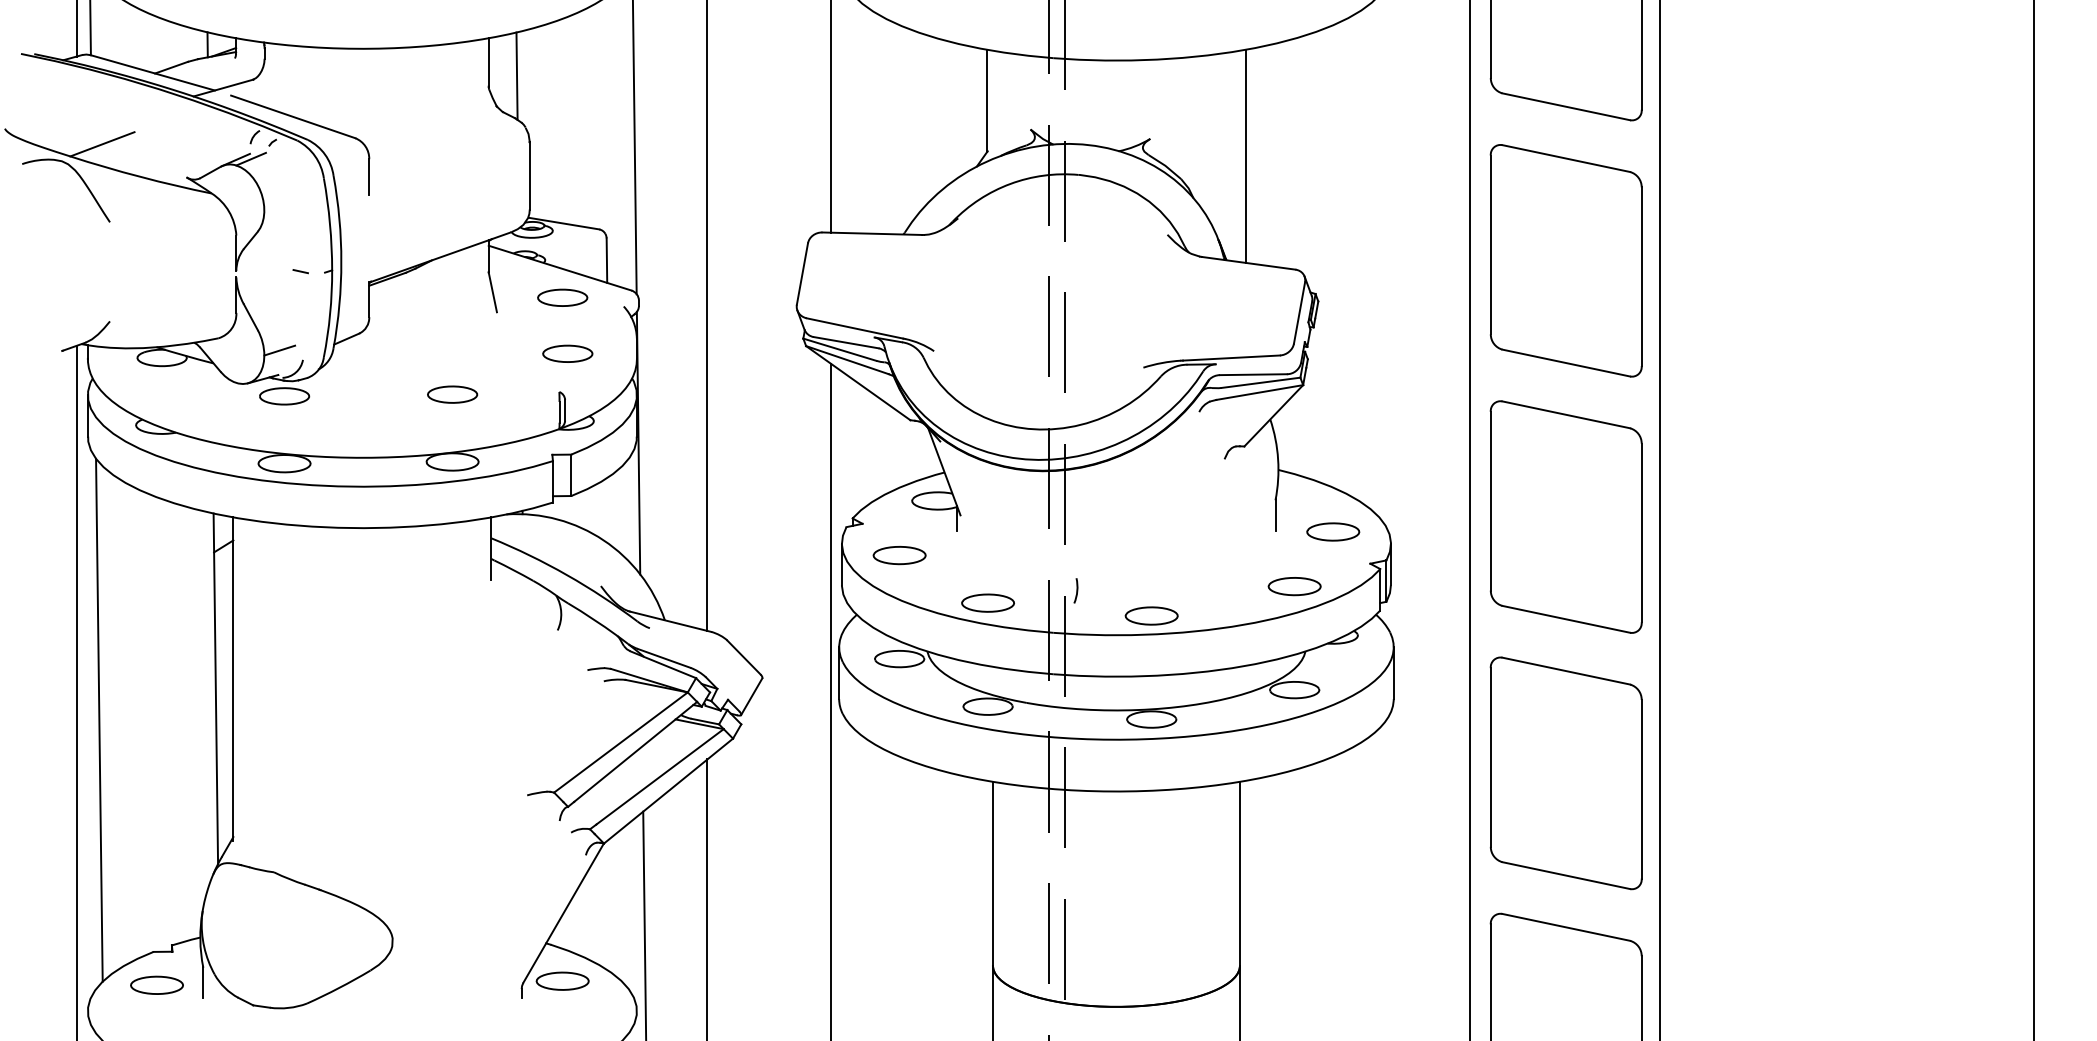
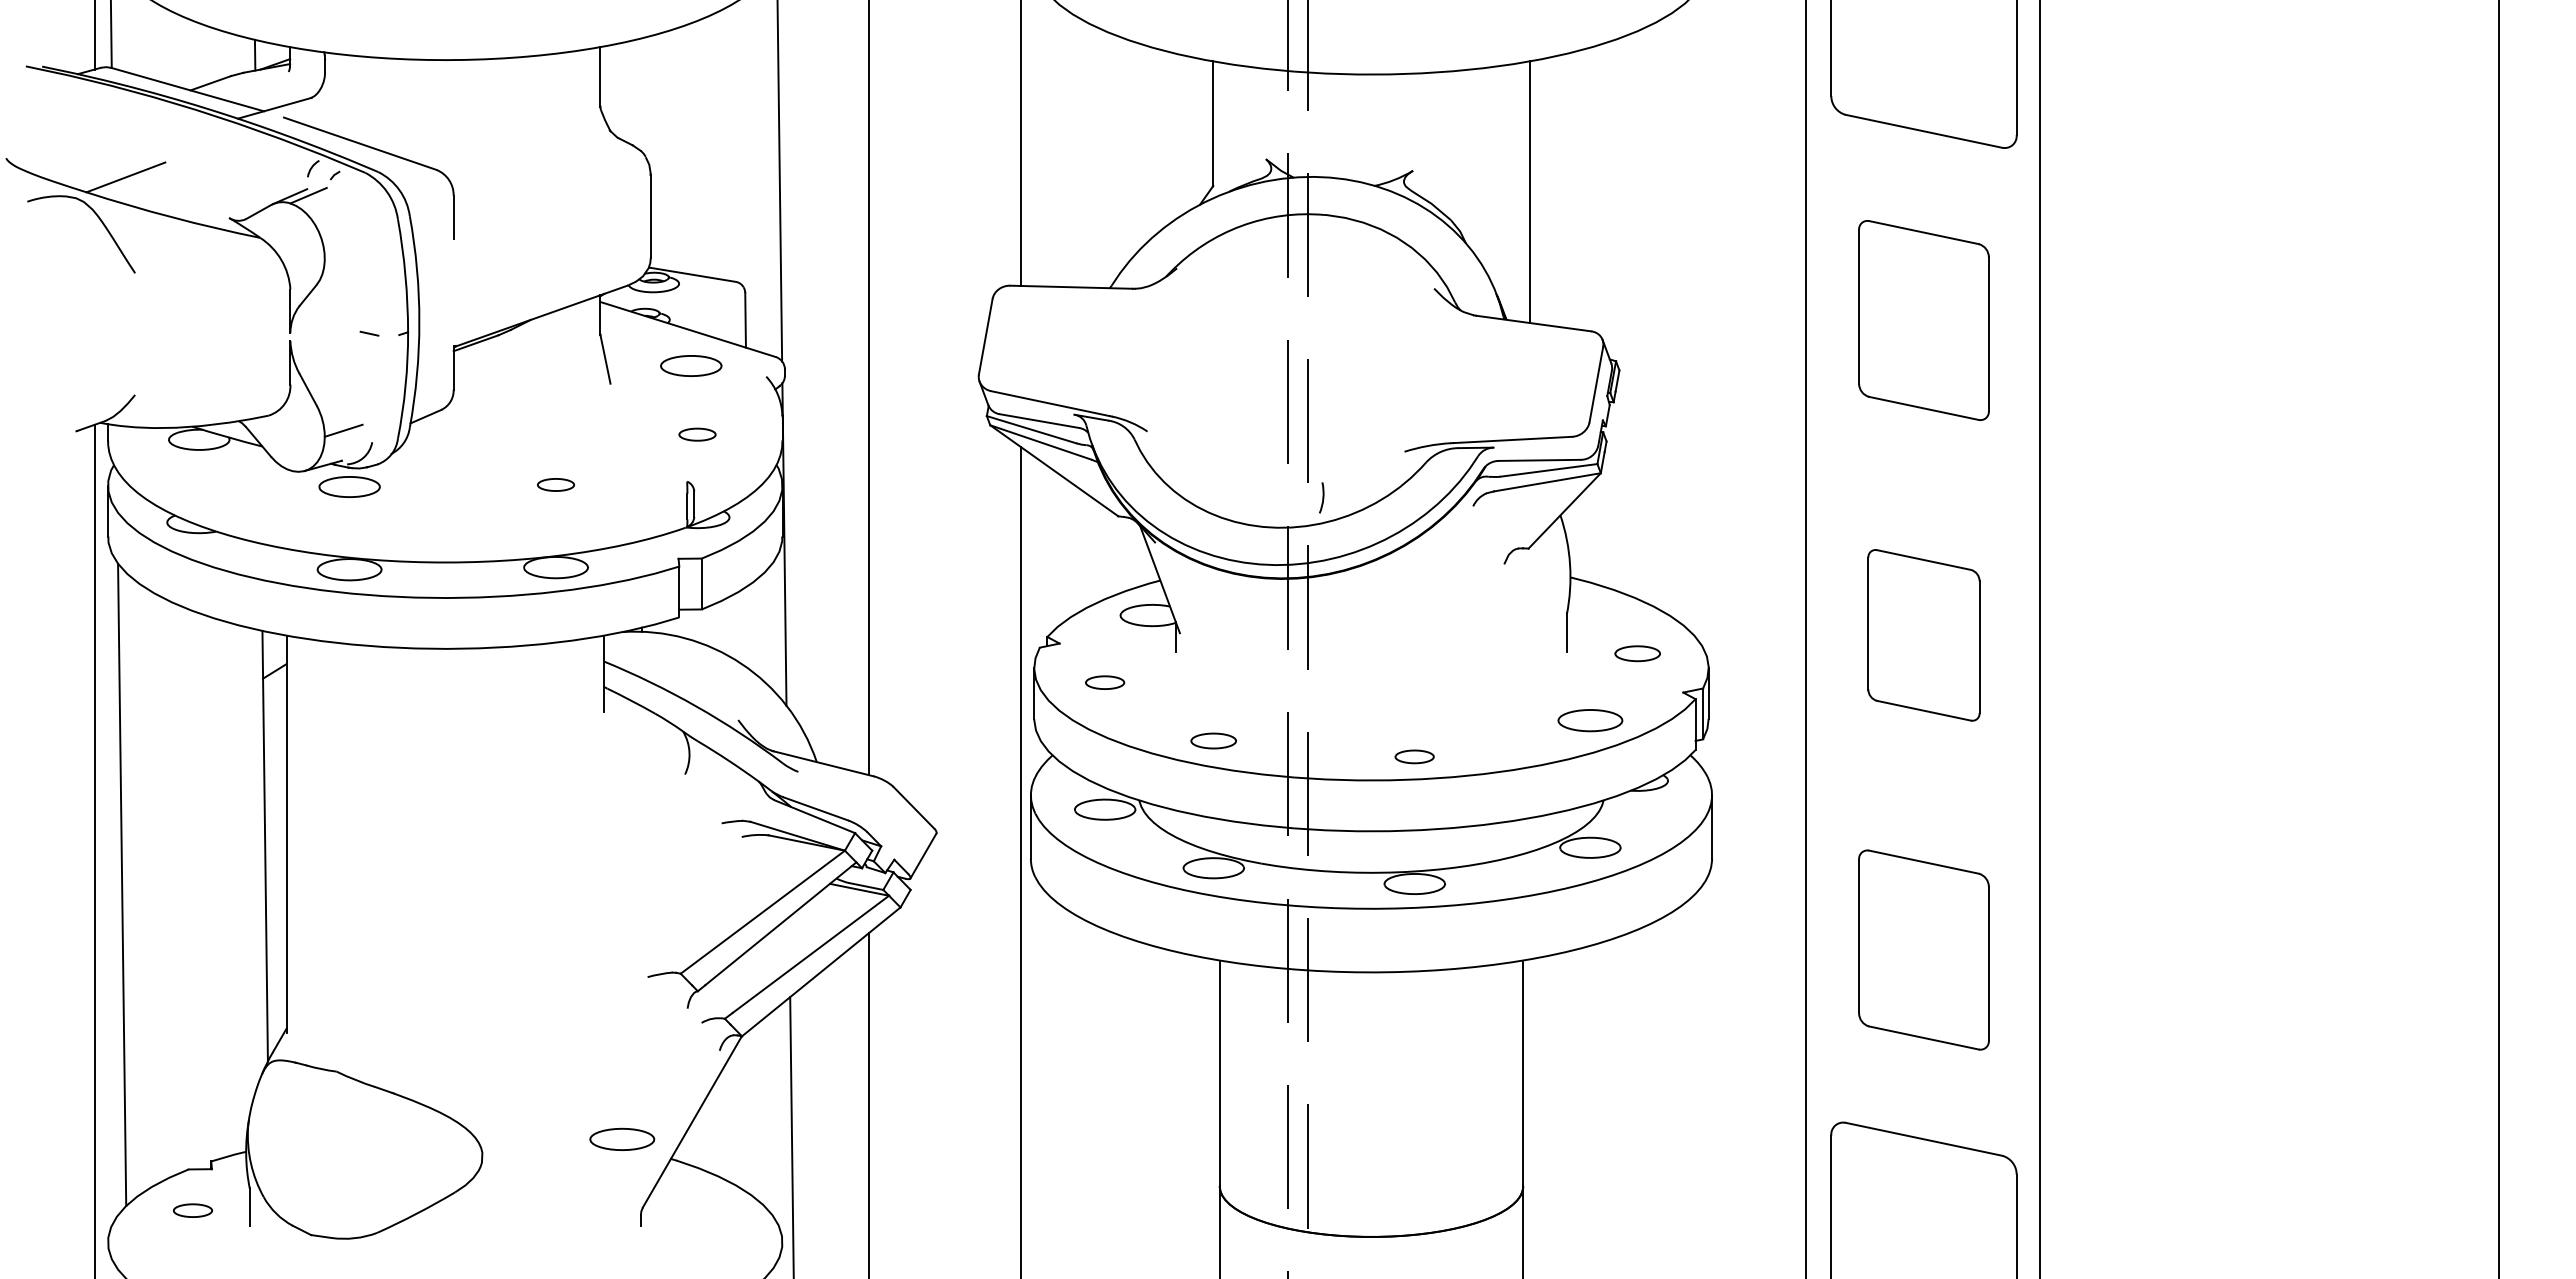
line: (516, 76) -> (634, 93), removed
part: (1565, 260) -> (1923, 320), size x0.7
part: (567, 353) -> (697, 434), size x0.6
part: (452, 394) -> (555, 484), size x0.6
part: (1565, 517) -> (1923, 635), size x0.6
part: (1333, 531) -> (1637, 653), size x0.7
part: (899, 555) -> (1104, 682), size x0.6
arc: (1076, 590) -> (1322, 497), moved
part: (987, 602) -> (1213, 740), size x0.7
part: (1151, 615) -> (1414, 756), size x0.6
part: (1565, 772) -> (1923, 949), size x0.7
part: (562, 980) -> (622, 1138), moved
part: (156, 985) -> (192, 1210), size x0.6

